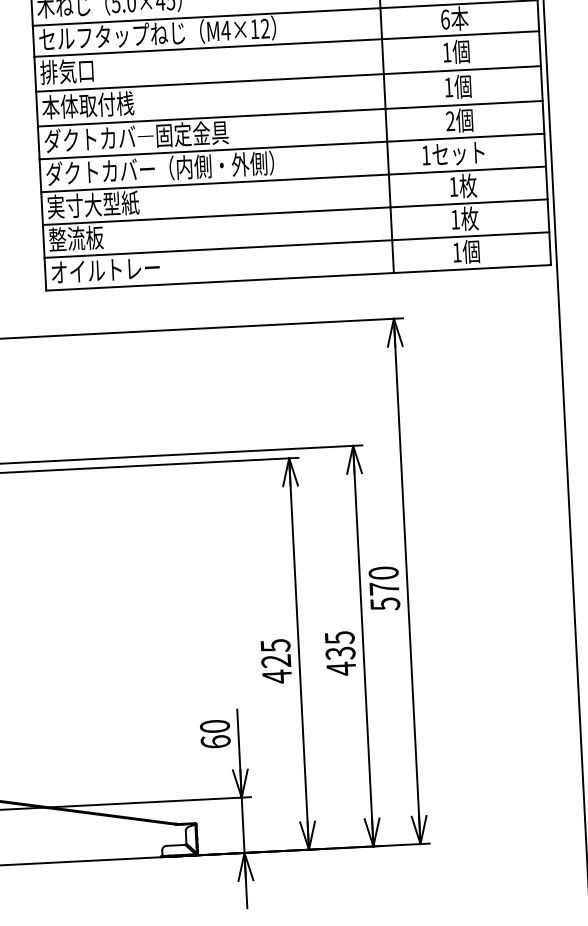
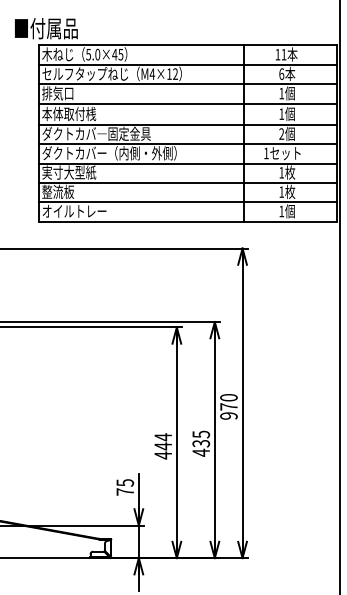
text: (384, 603) -> (228, 415), 570 -> 970
text: (276, 652) -> (163, 441), 425 -> 444
text: (215, 734) -> (125, 487), 60 -> 75

